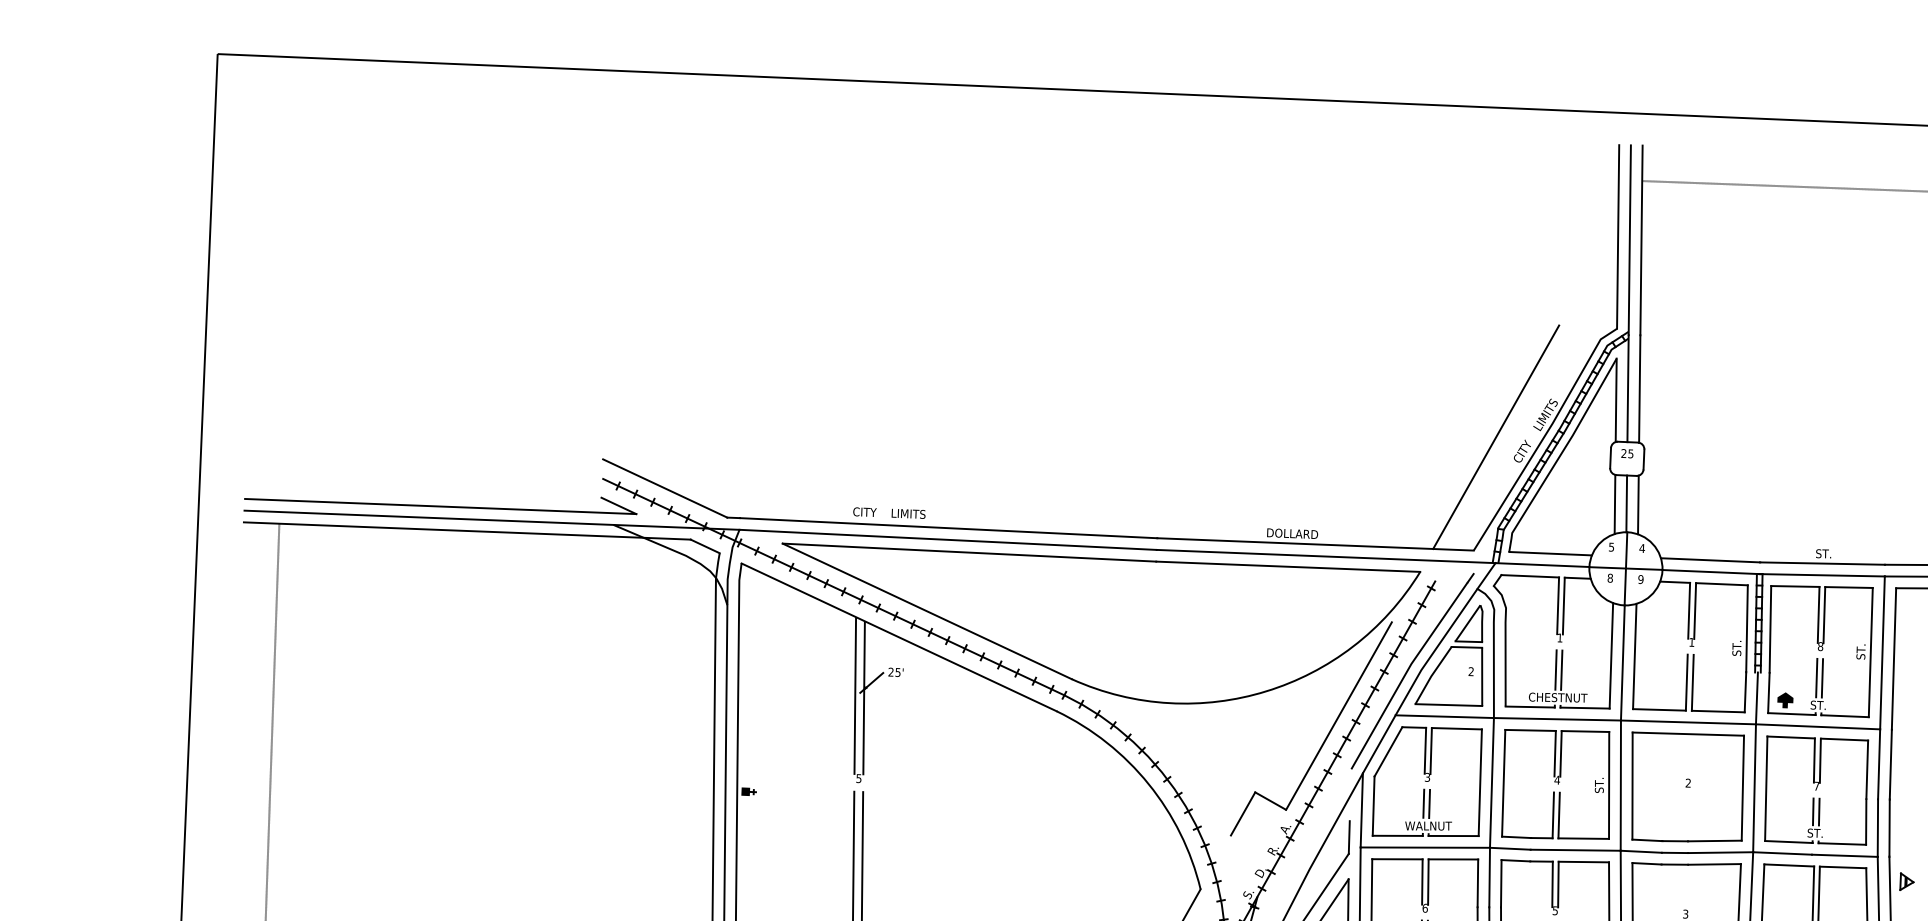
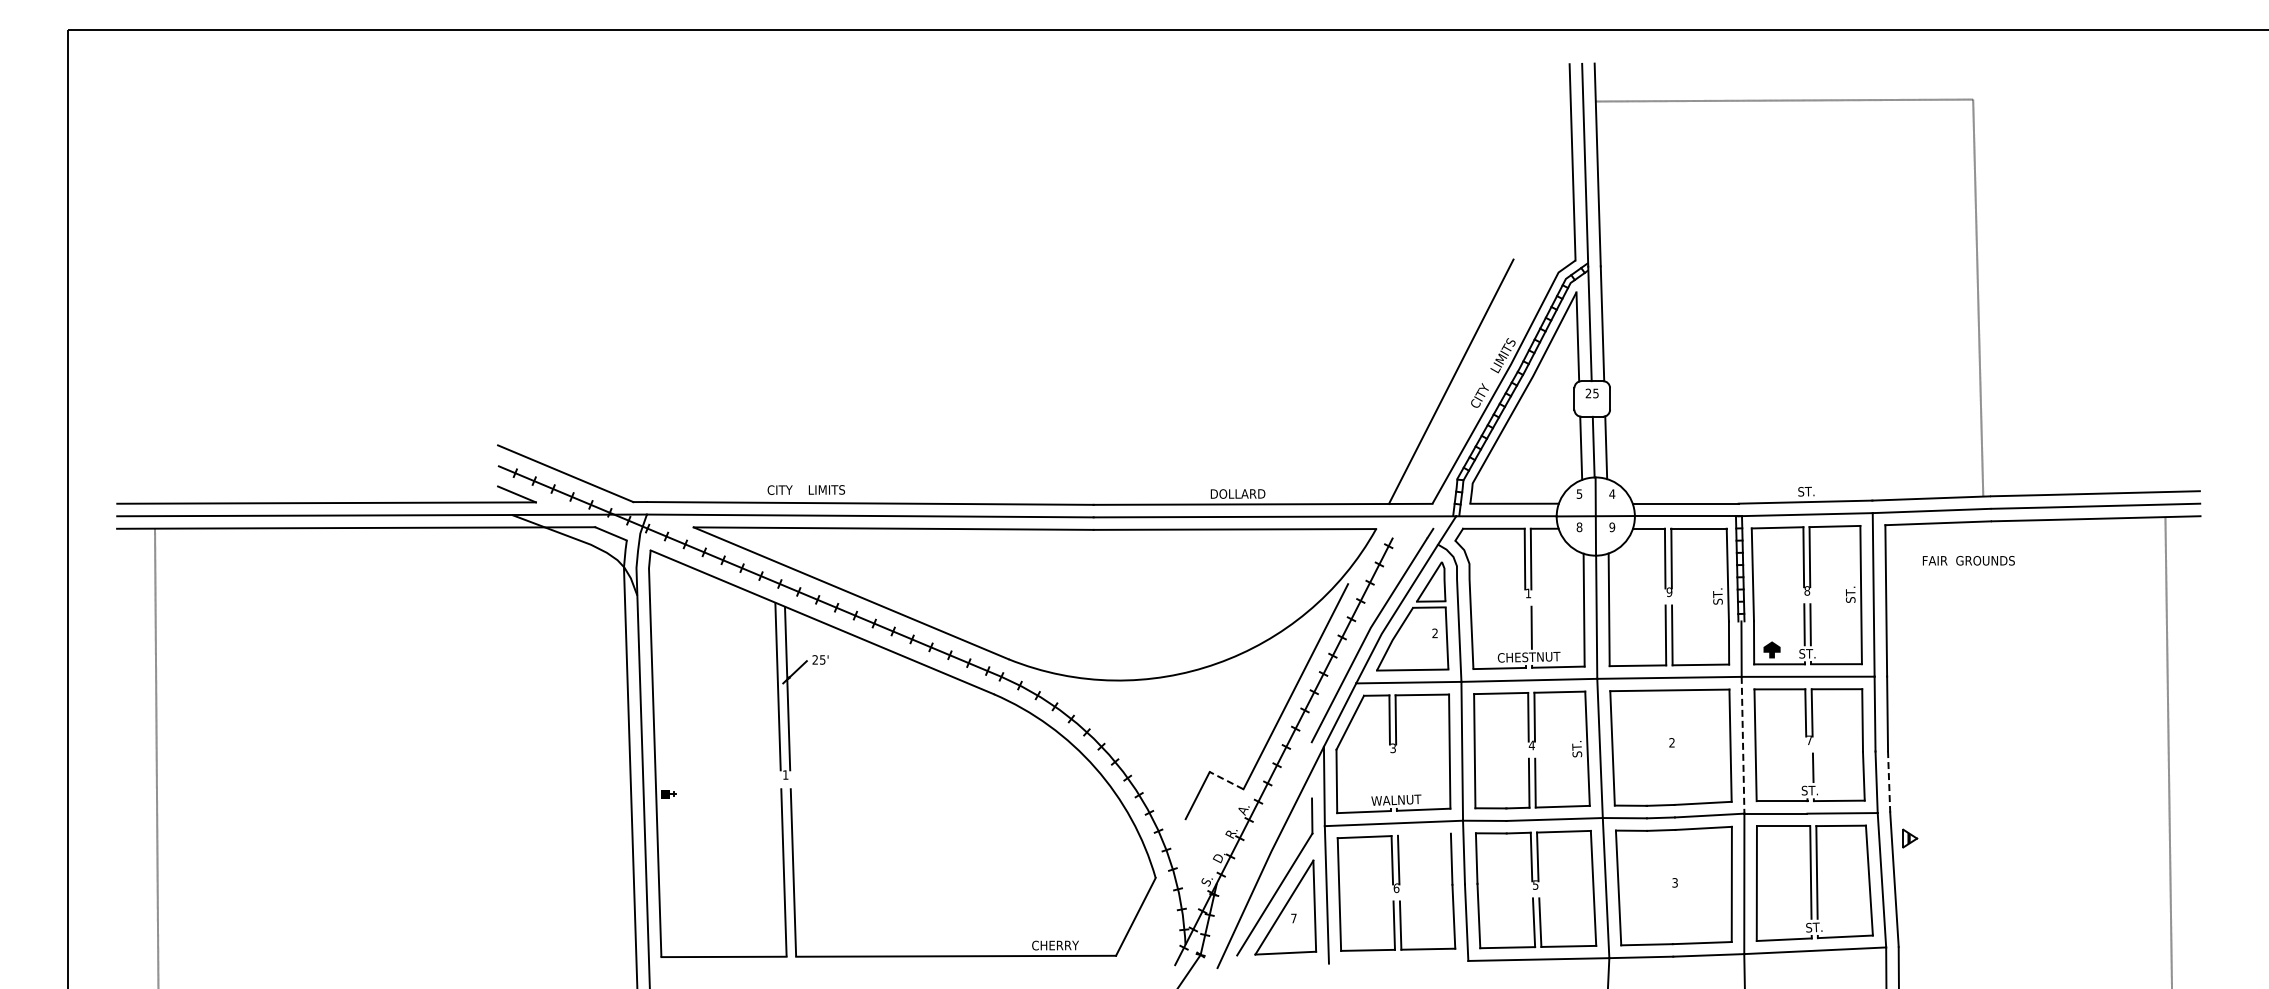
text: (1691, 642) -> (1669, 592), 1 -> 9
line: (1555, 669) -> (1525, 627), removed
text: (858, 778) -> (785, 774), 5 -> 1
line: (1754, 788) -> (1743, 745), solid -> dashed
line: (1270, 800) -> (1226, 780), solid -> dashed
line: (1423, 803) -> (1390, 776), removed
line: (1429, 803) -> (1396, 776), removed
line: (1812, 811) -> (1806, 767), removed
line: (1889, 827) -> (1889, 781), solid -> dashed
line: (1452, 859) -> (1423, 834), removed

